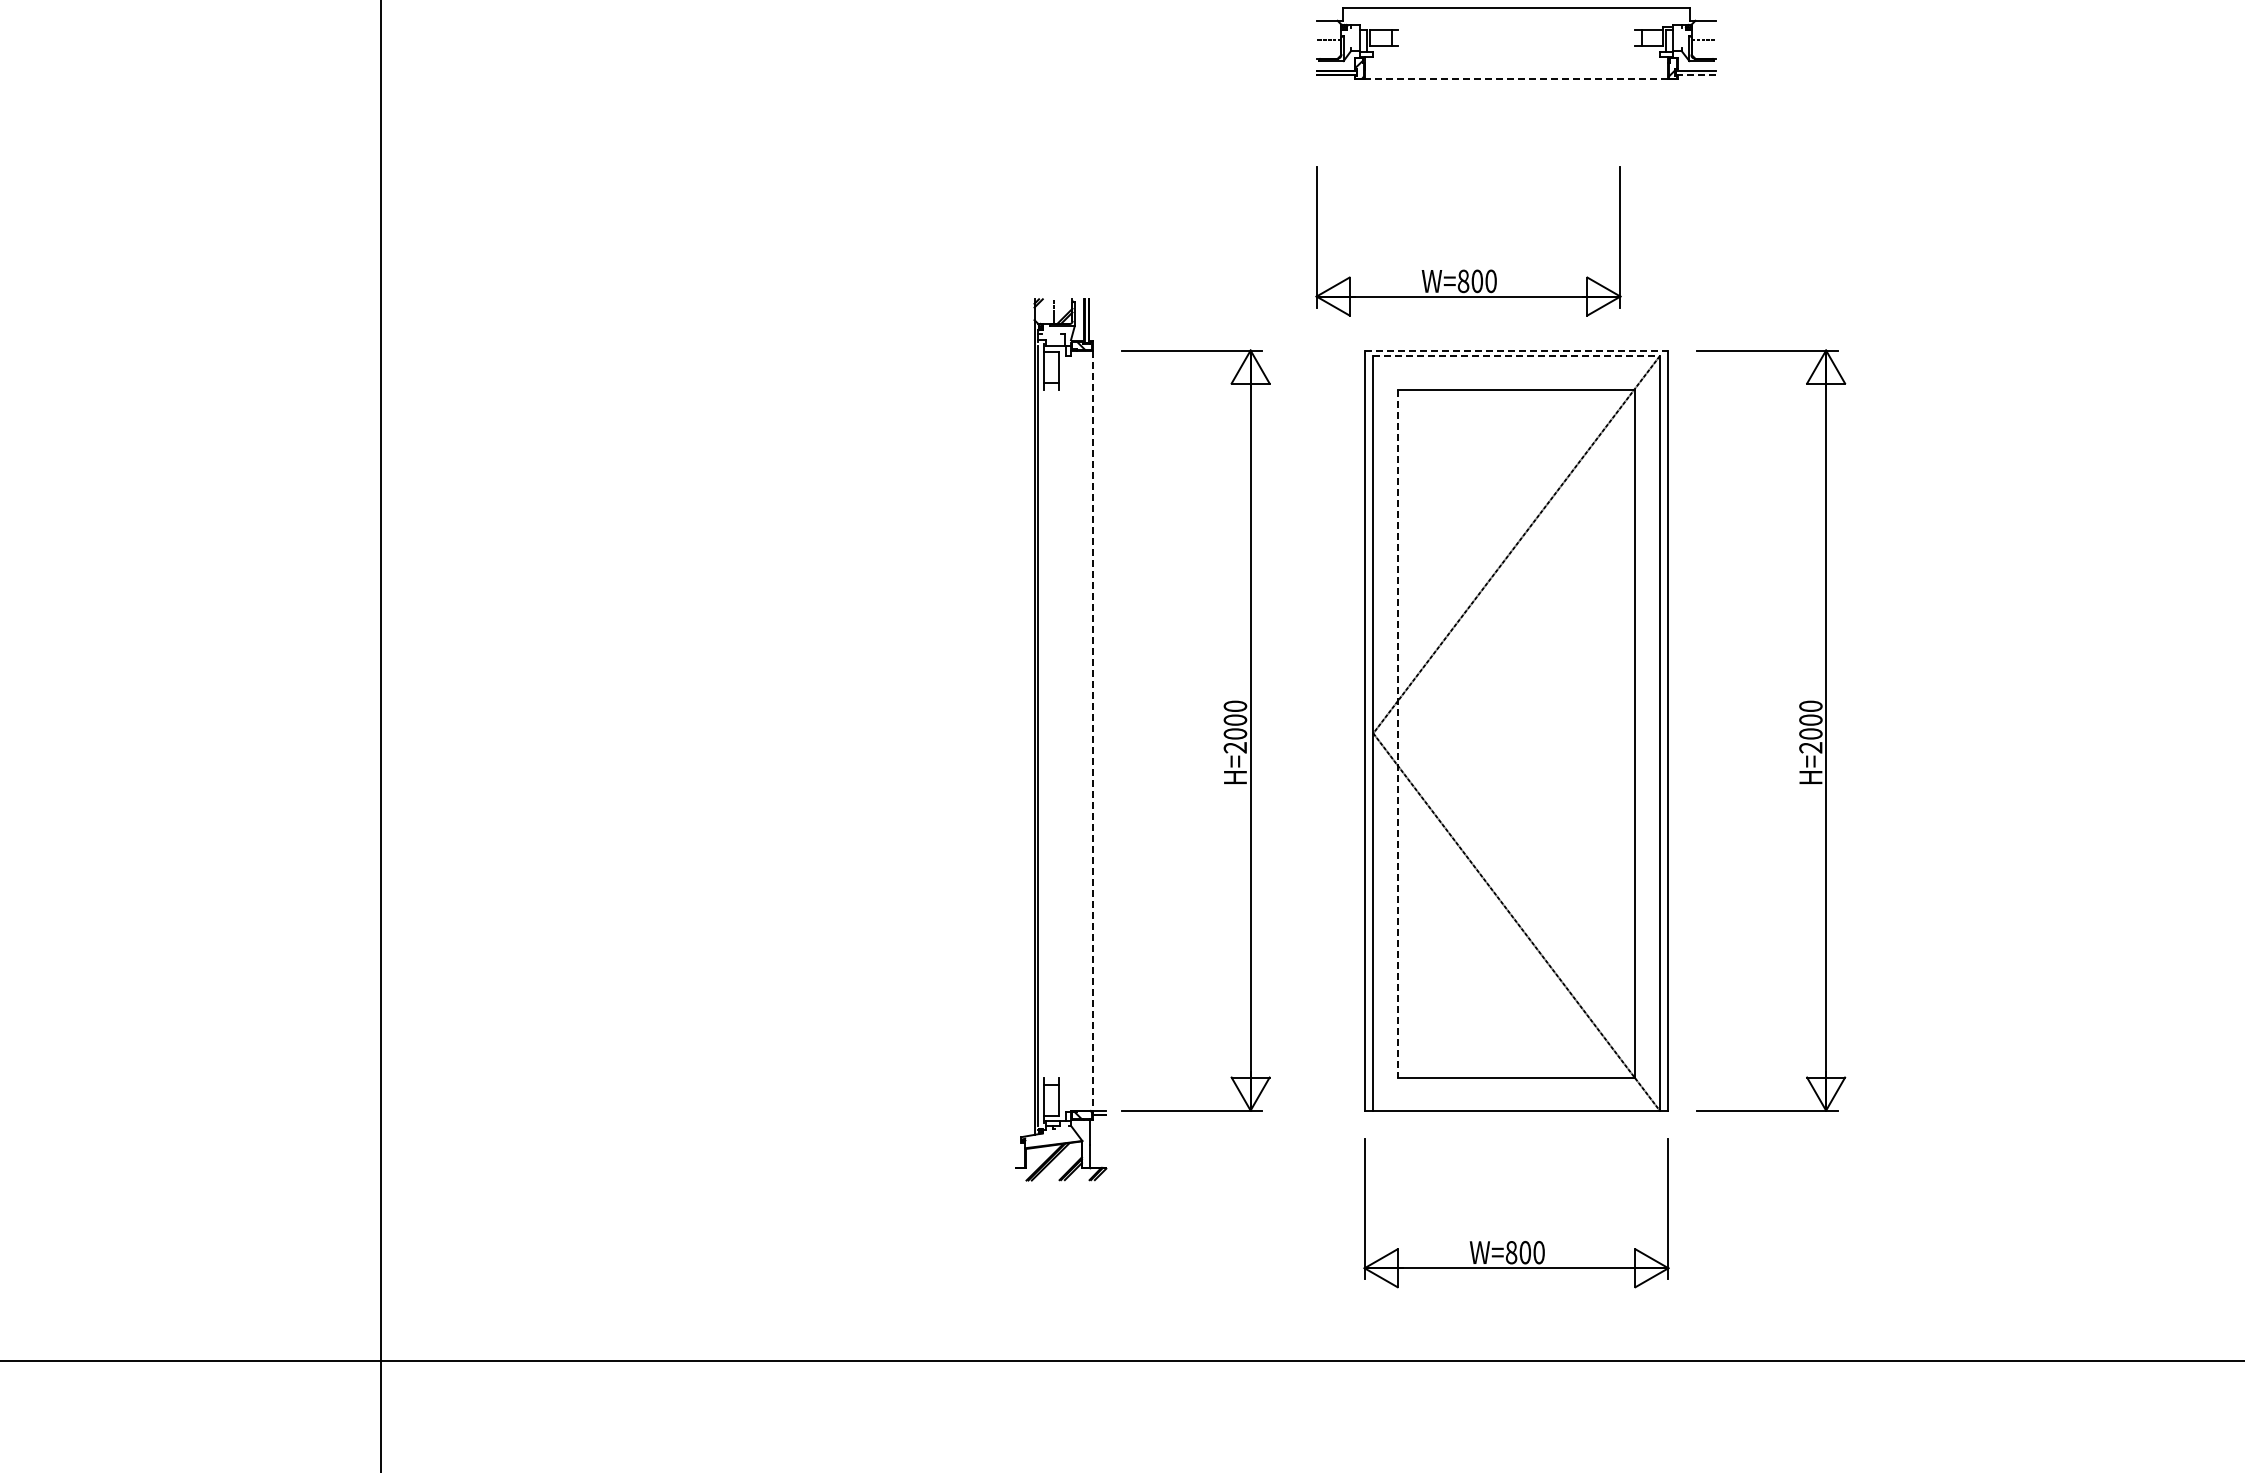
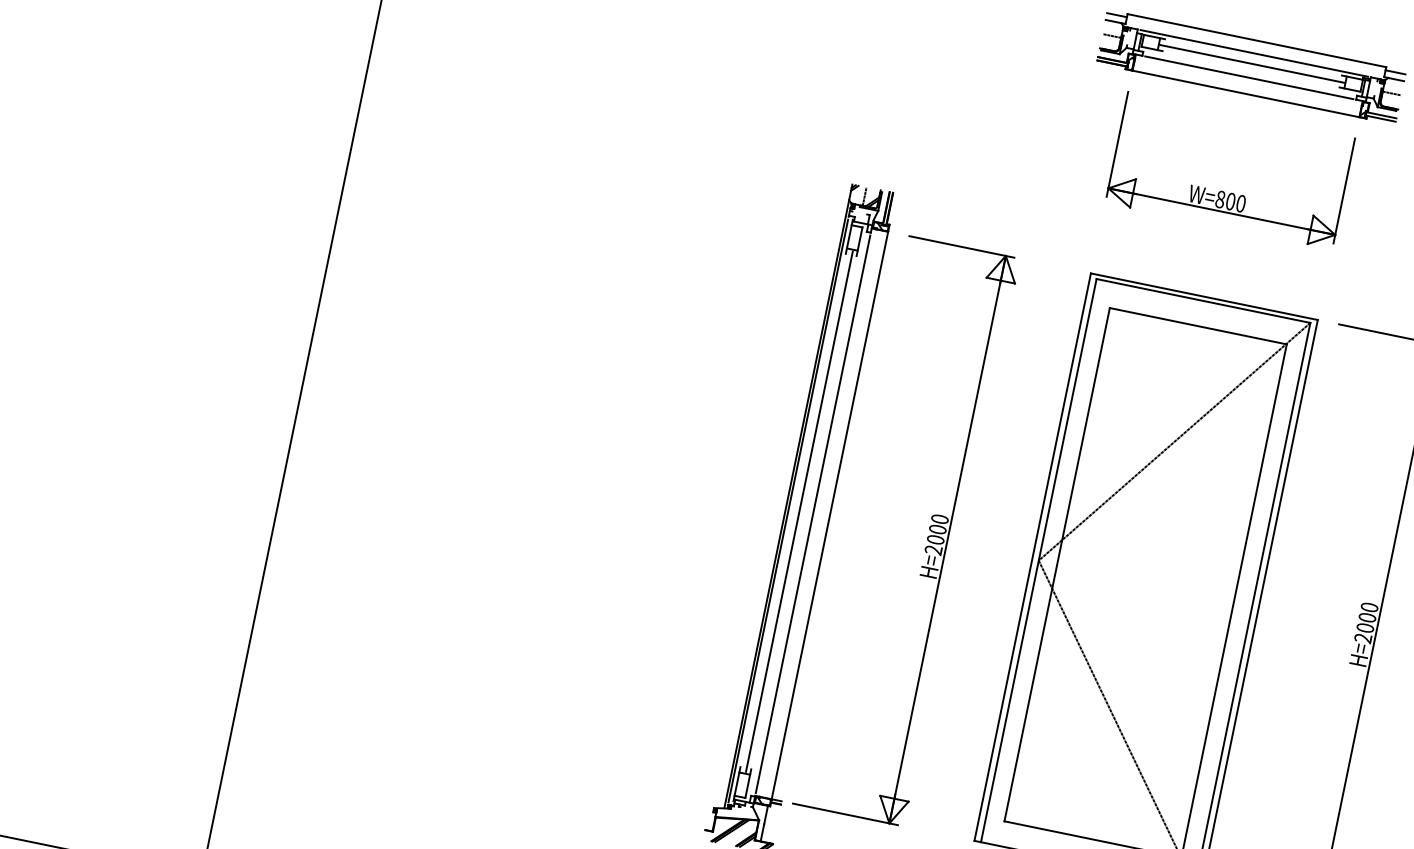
line: (1329, 11) -> (1116, 14), added
line: (1702, 11) -> (1395, 72), added
line: (1516, 24) -> (1254, 53), added
line: (1516, 38) -> (1252, 63), added
line: (1516, 57) -> (1249, 77), added
line: (1696, 75) -> (1380, 118), dashed -> solid
line: (1516, 78) -> (1246, 93), dashed -> solid
part: (1464, 269) -> (1222, 190), moved
line: (1516, 350) -> (1204, 296), dashed -> solid
line: (1517, 356) -> (1204, 301), dashed -> solid
line: (1093, 731) -> (830, 516), dashed -> solid
line: (1052, 733) -> (799, 511), added
line: (1070, 733) -> (812, 514), added
line: (1398, 733) -> (1057, 564), dashed -> solid

